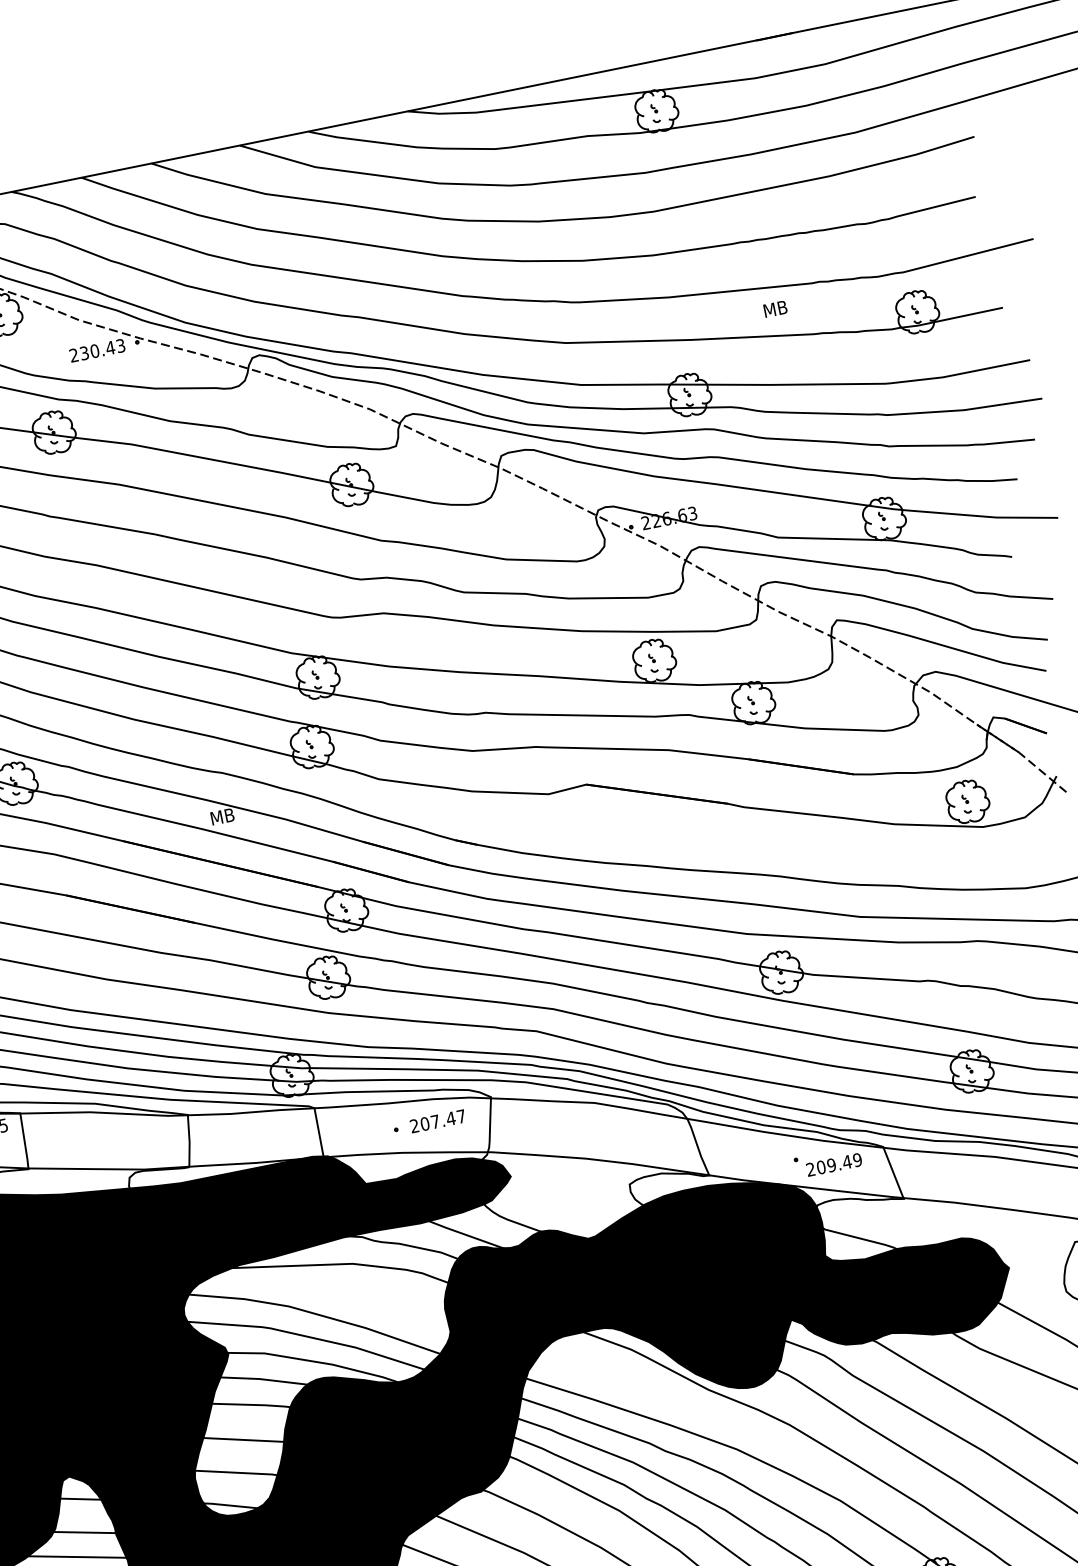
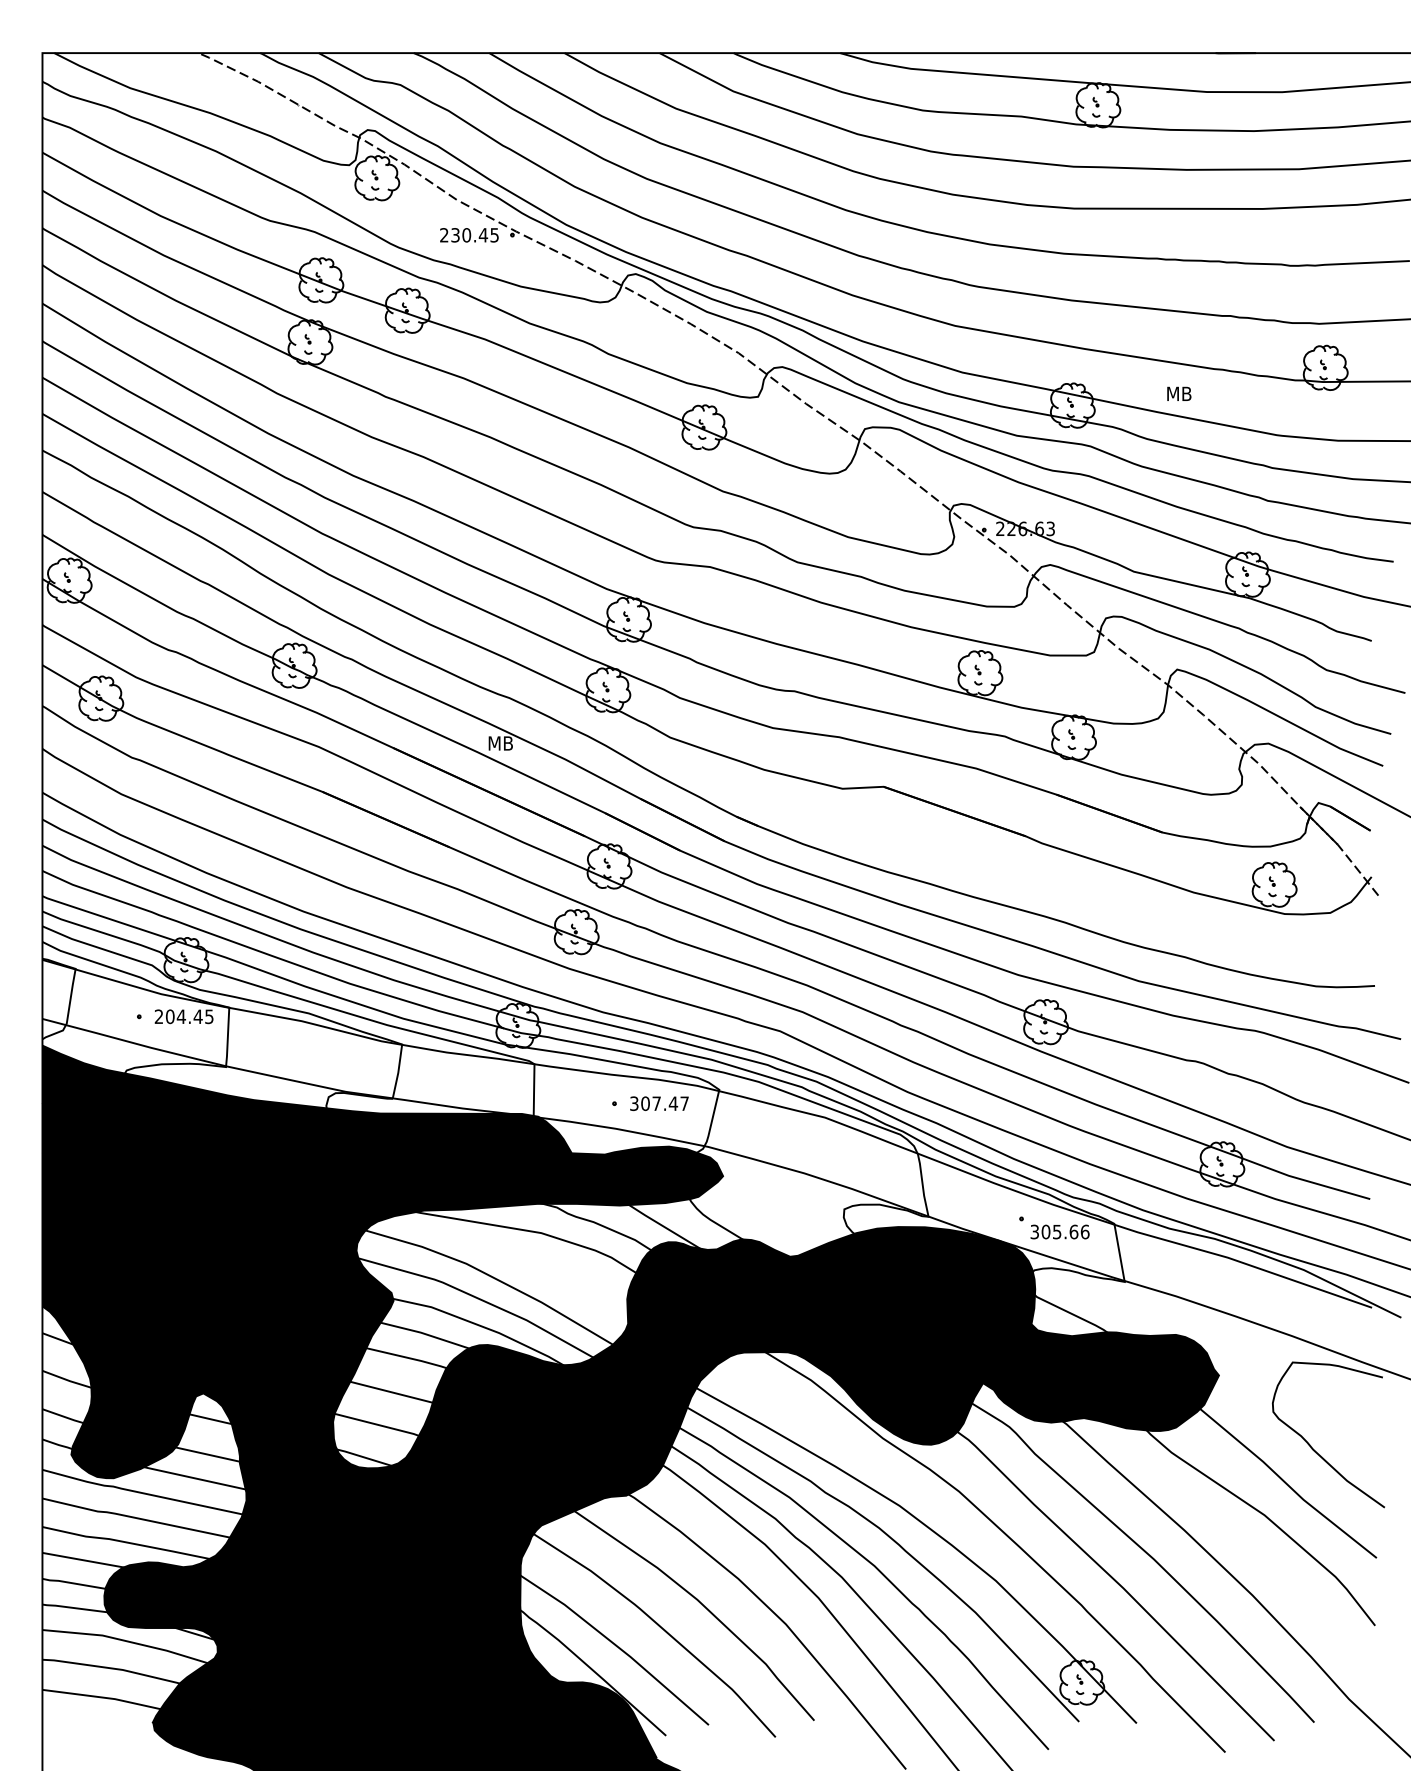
text: (775, 308) -> (1179, 393), moved
text: (120, 345) -> (494, 234), 230.43 -> 230.45
text: (414, 1126) -> (634, 1104), 207.47 -> 307.47
text: (833, 1164) -> (1059, 1231), 209.49 -> 305.66

